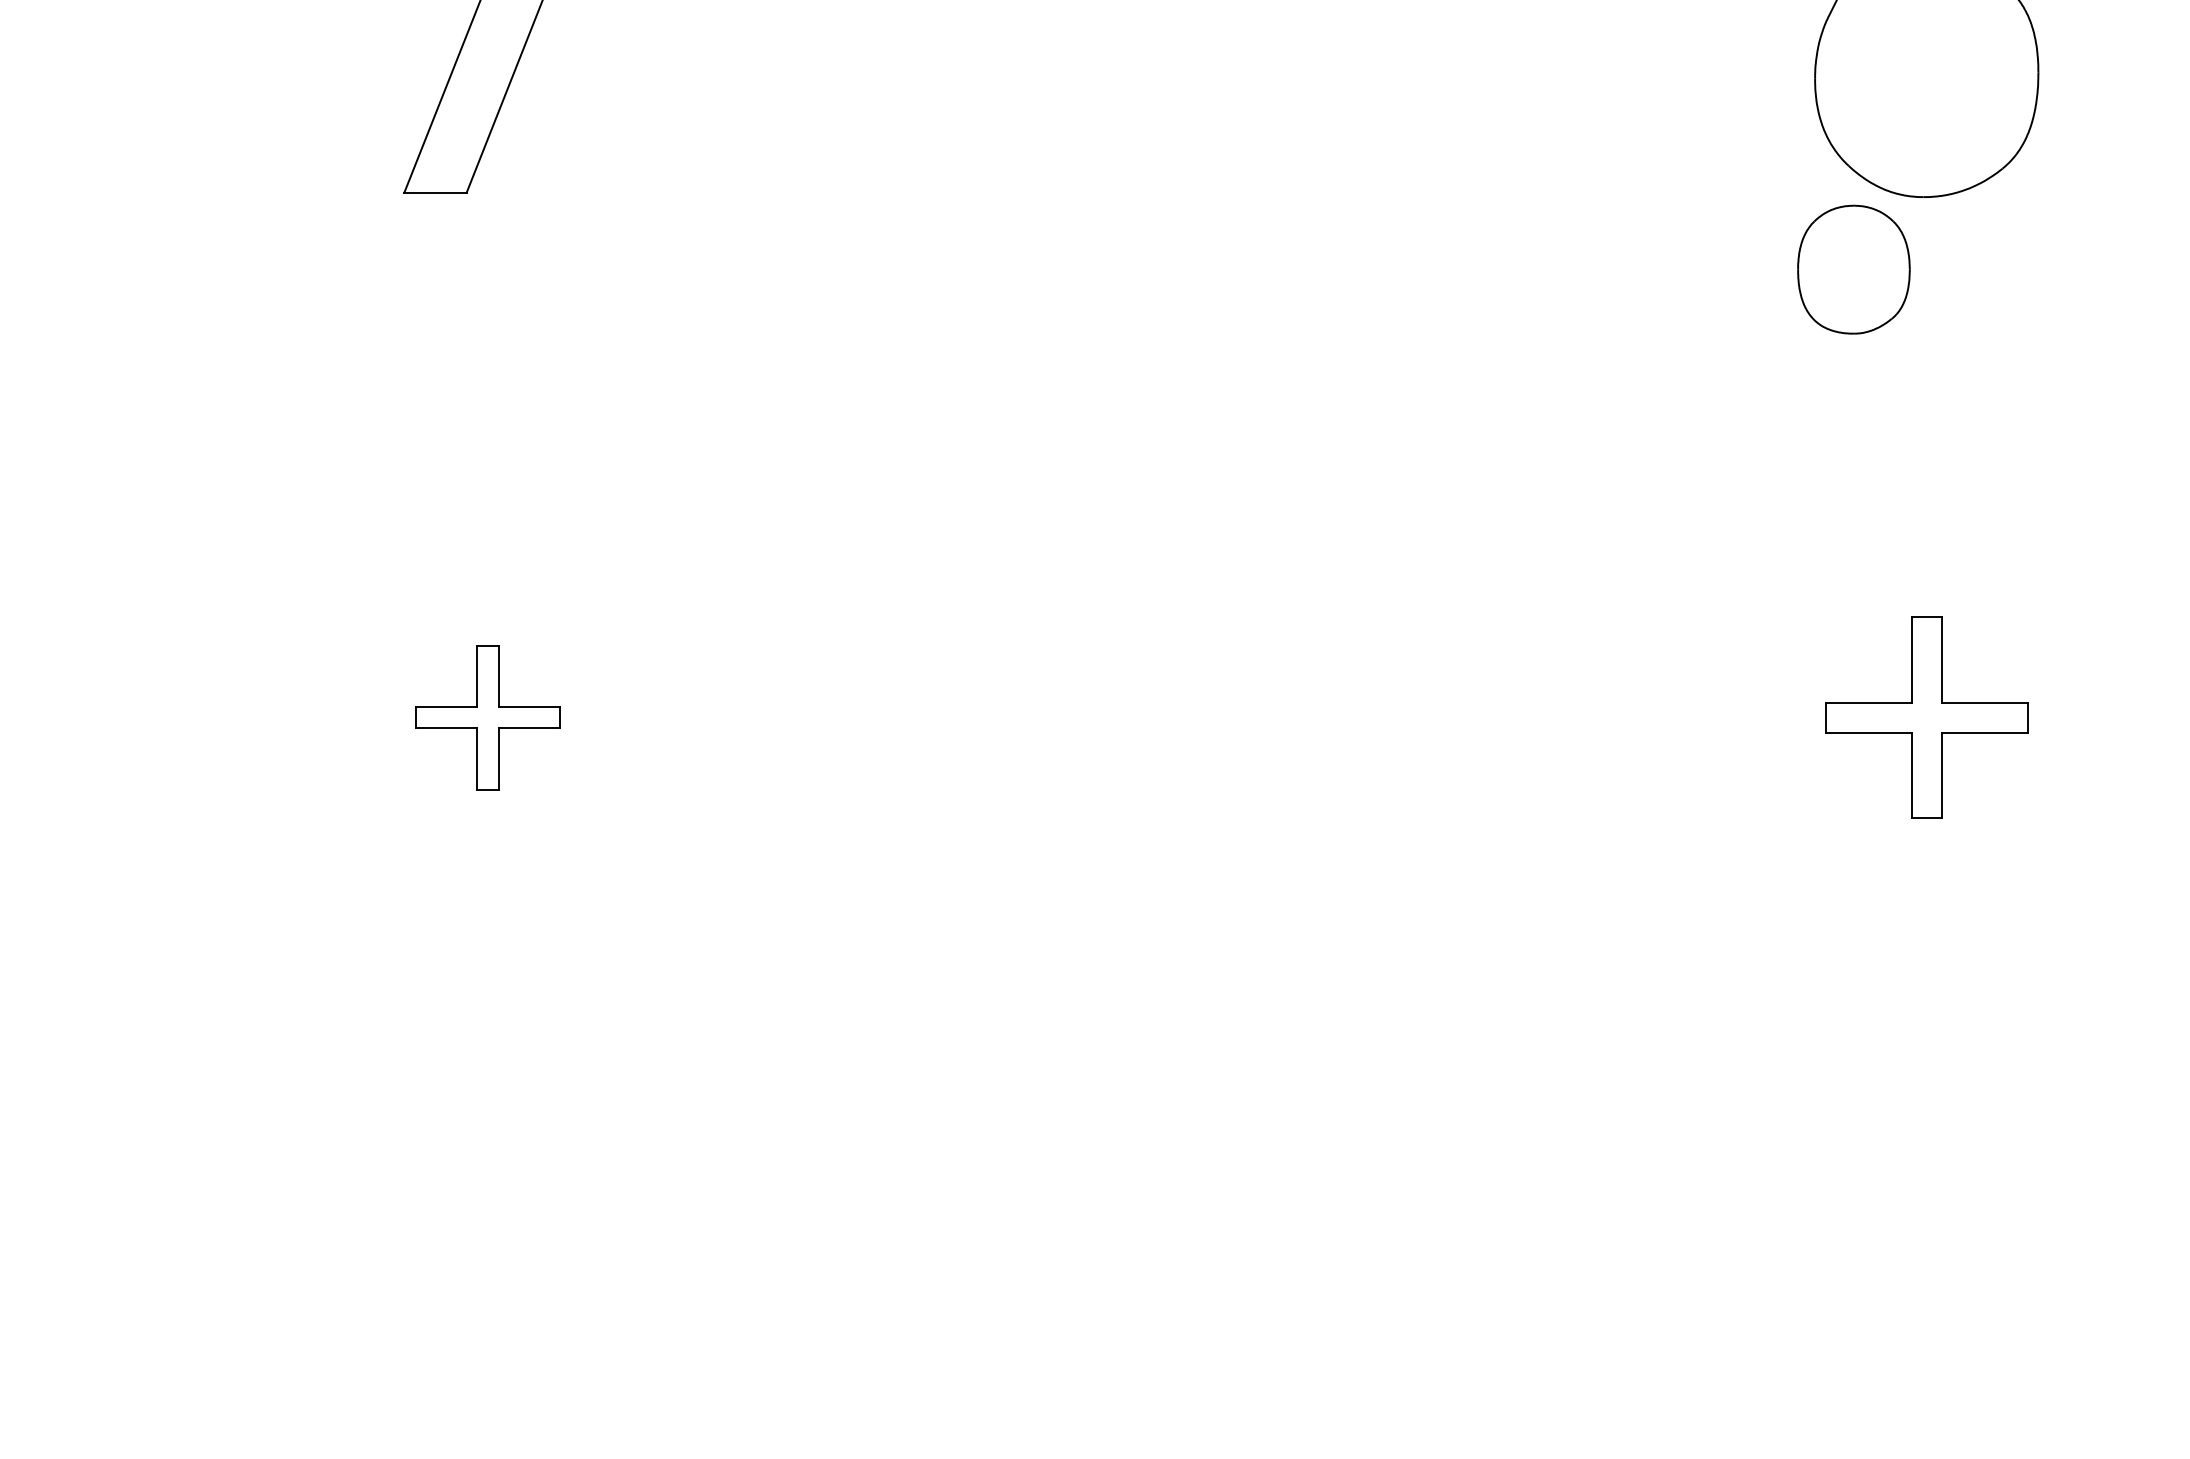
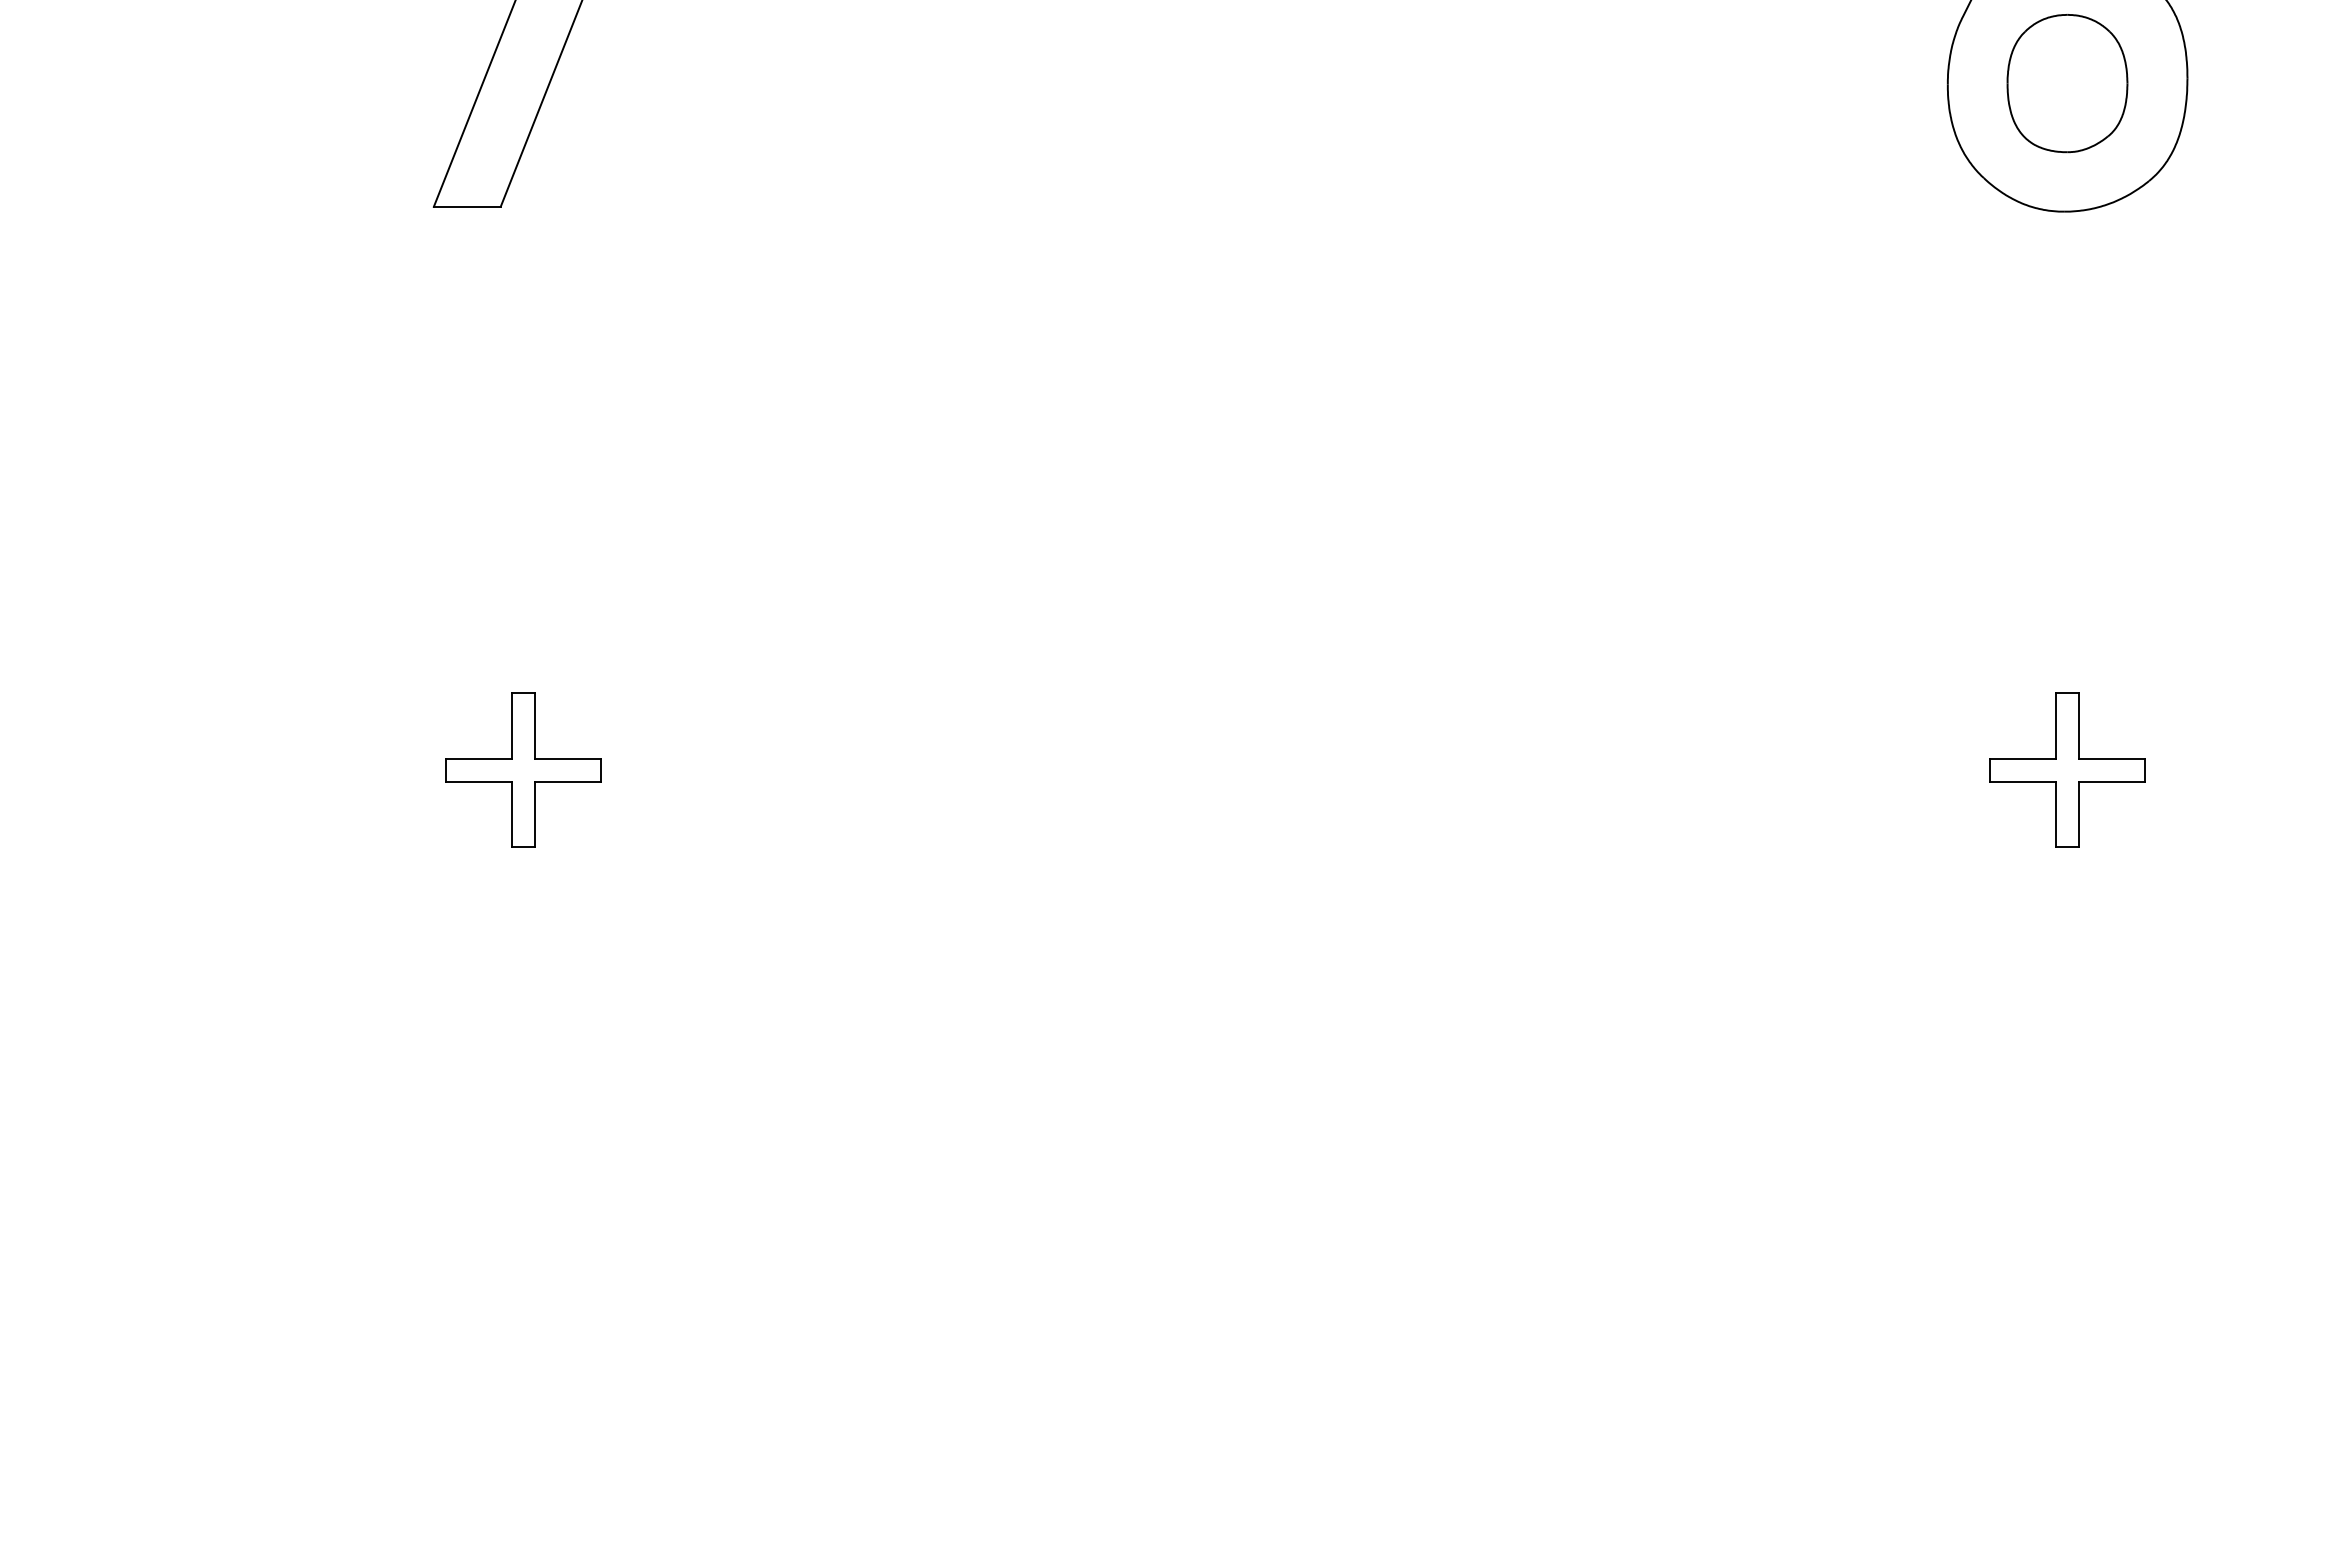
part: (1853, 269) -> (2067, 83), moved
part: (1926, 716) -> (2067, 769), size x0.71

